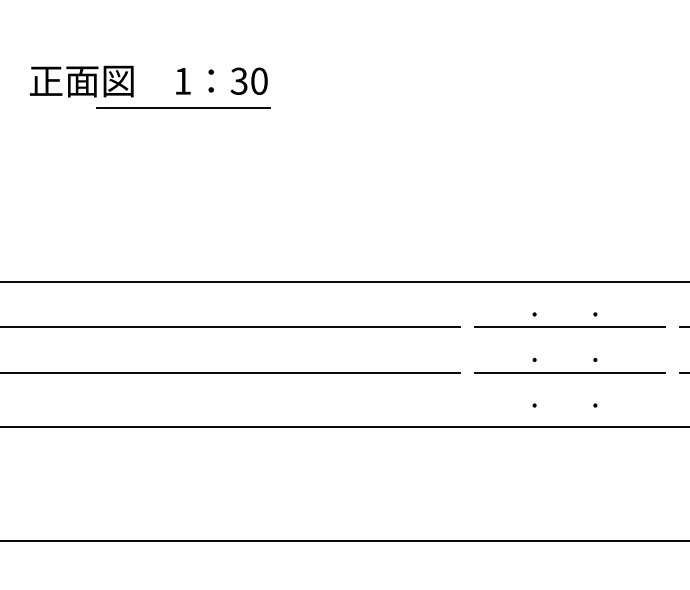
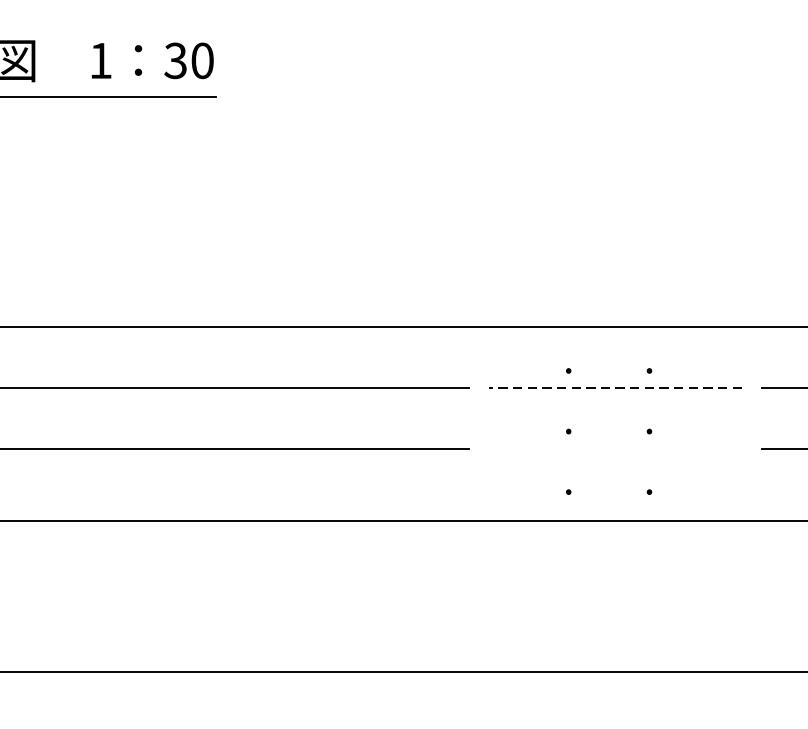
line: (569, 327) -> (615, 388), solid -> dashed
line: (569, 372) -> (615, 448), removed

